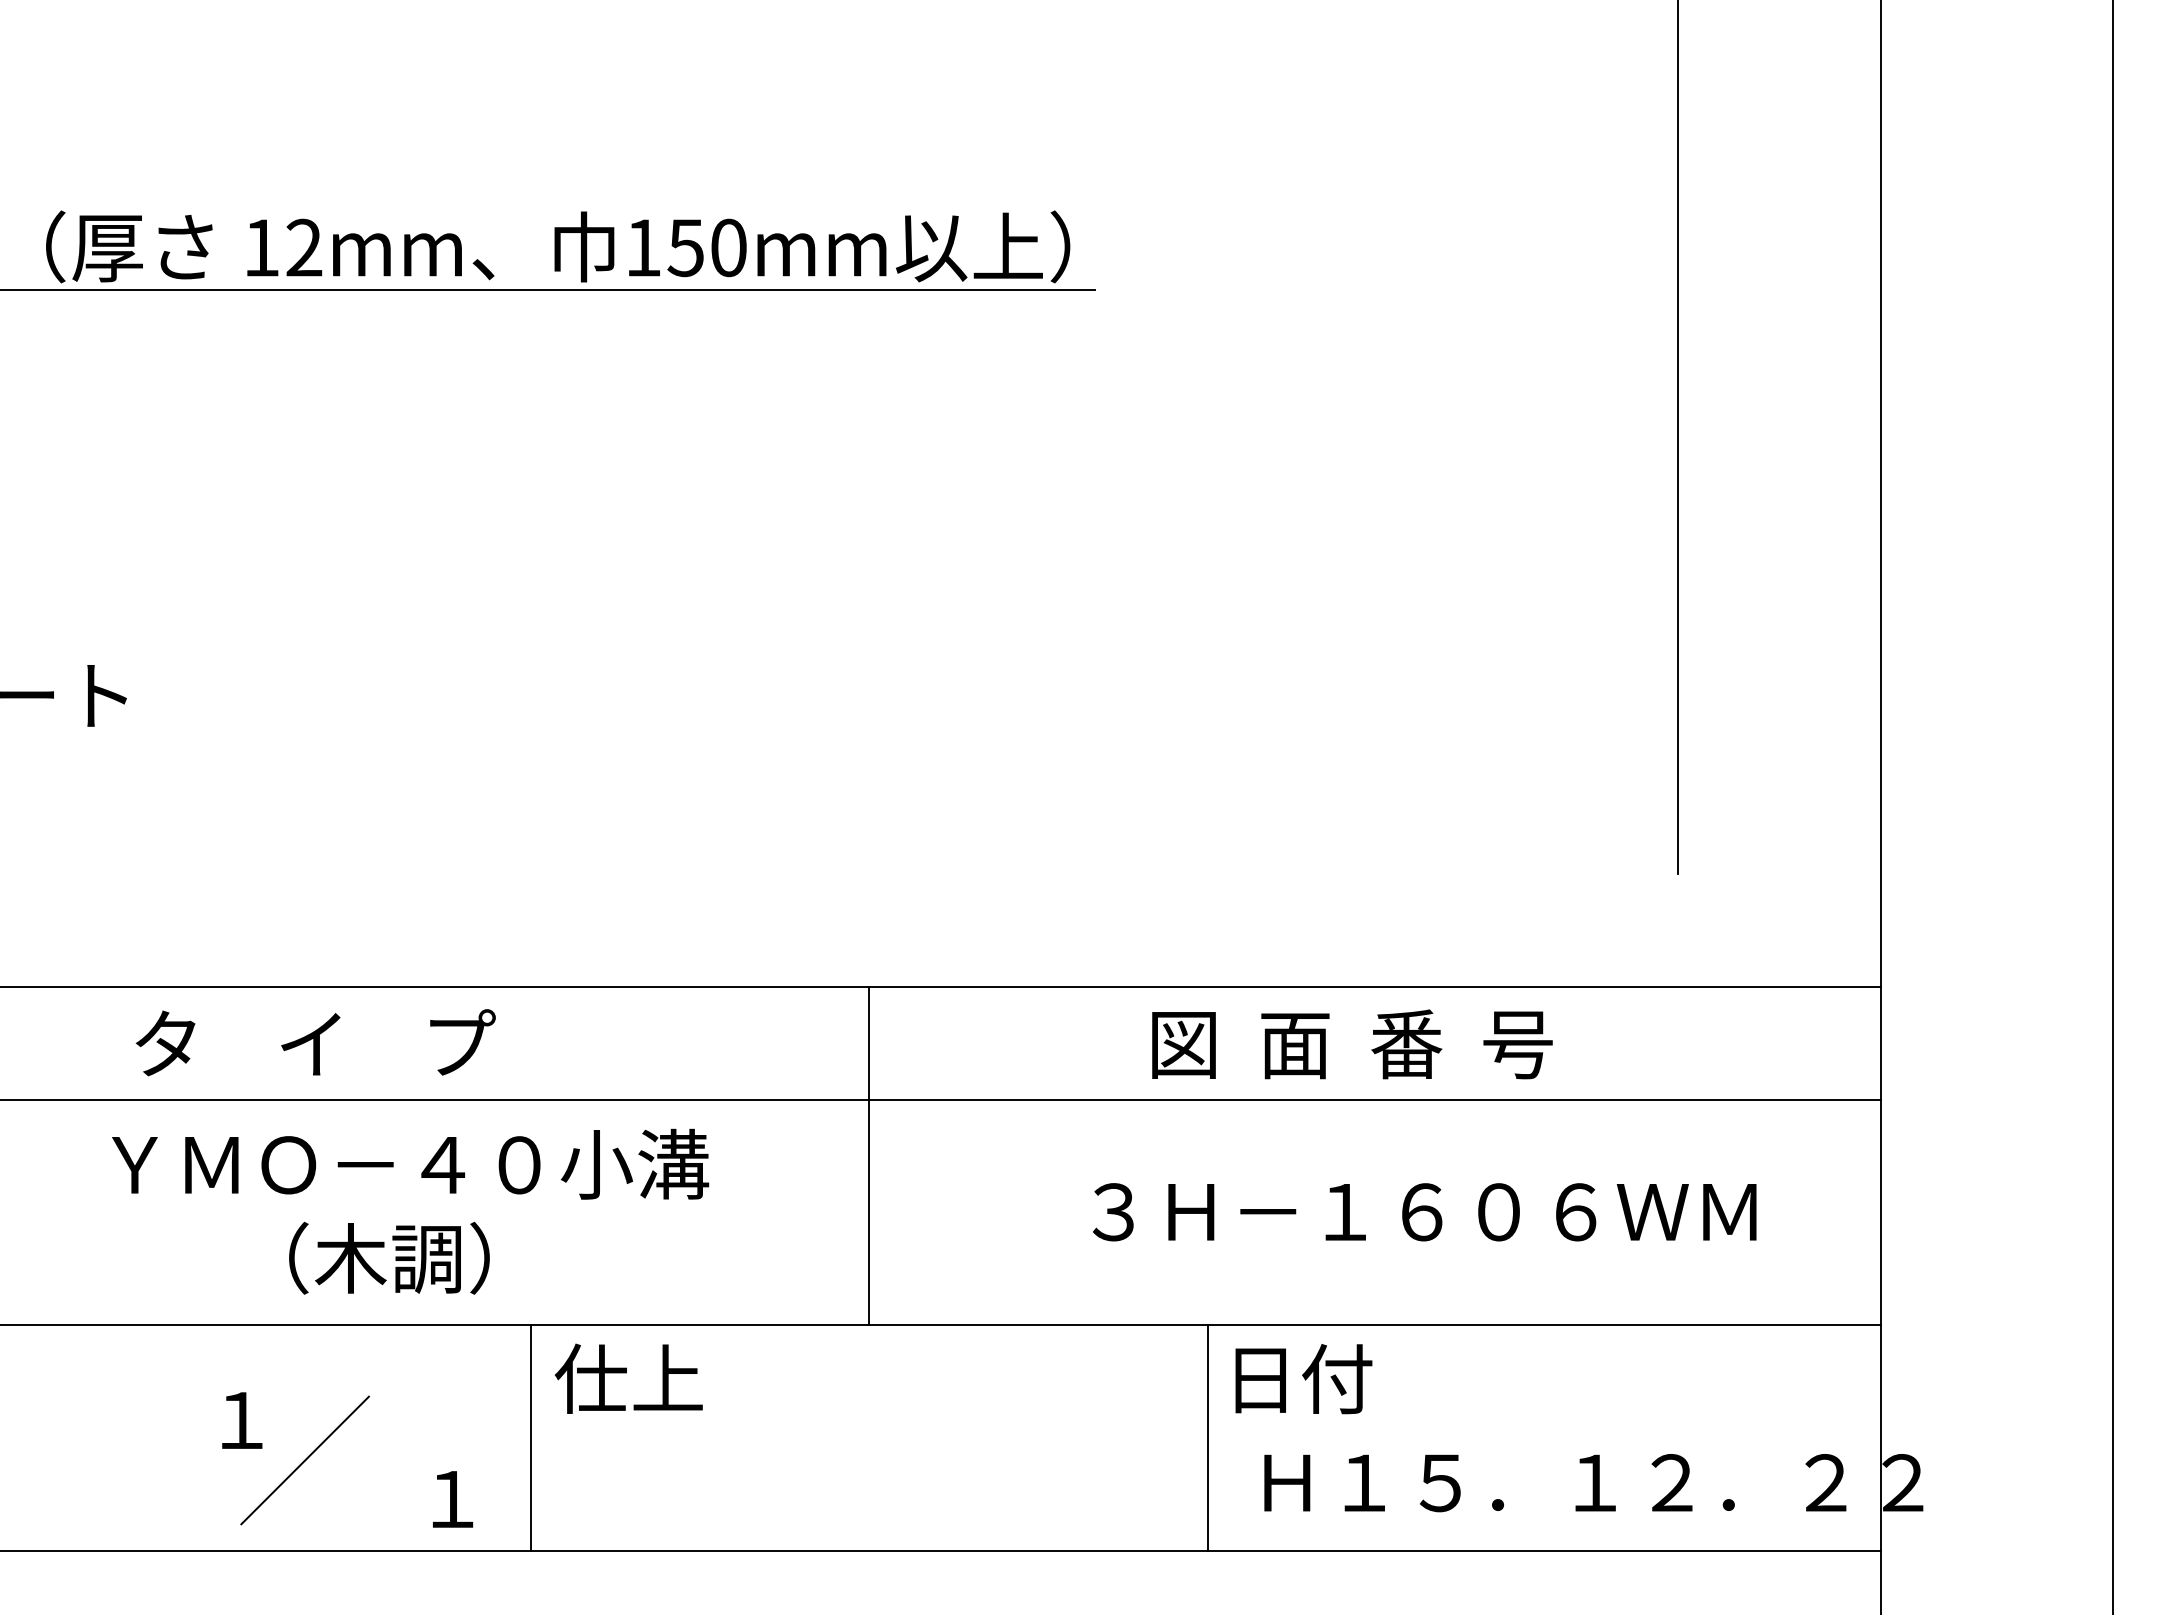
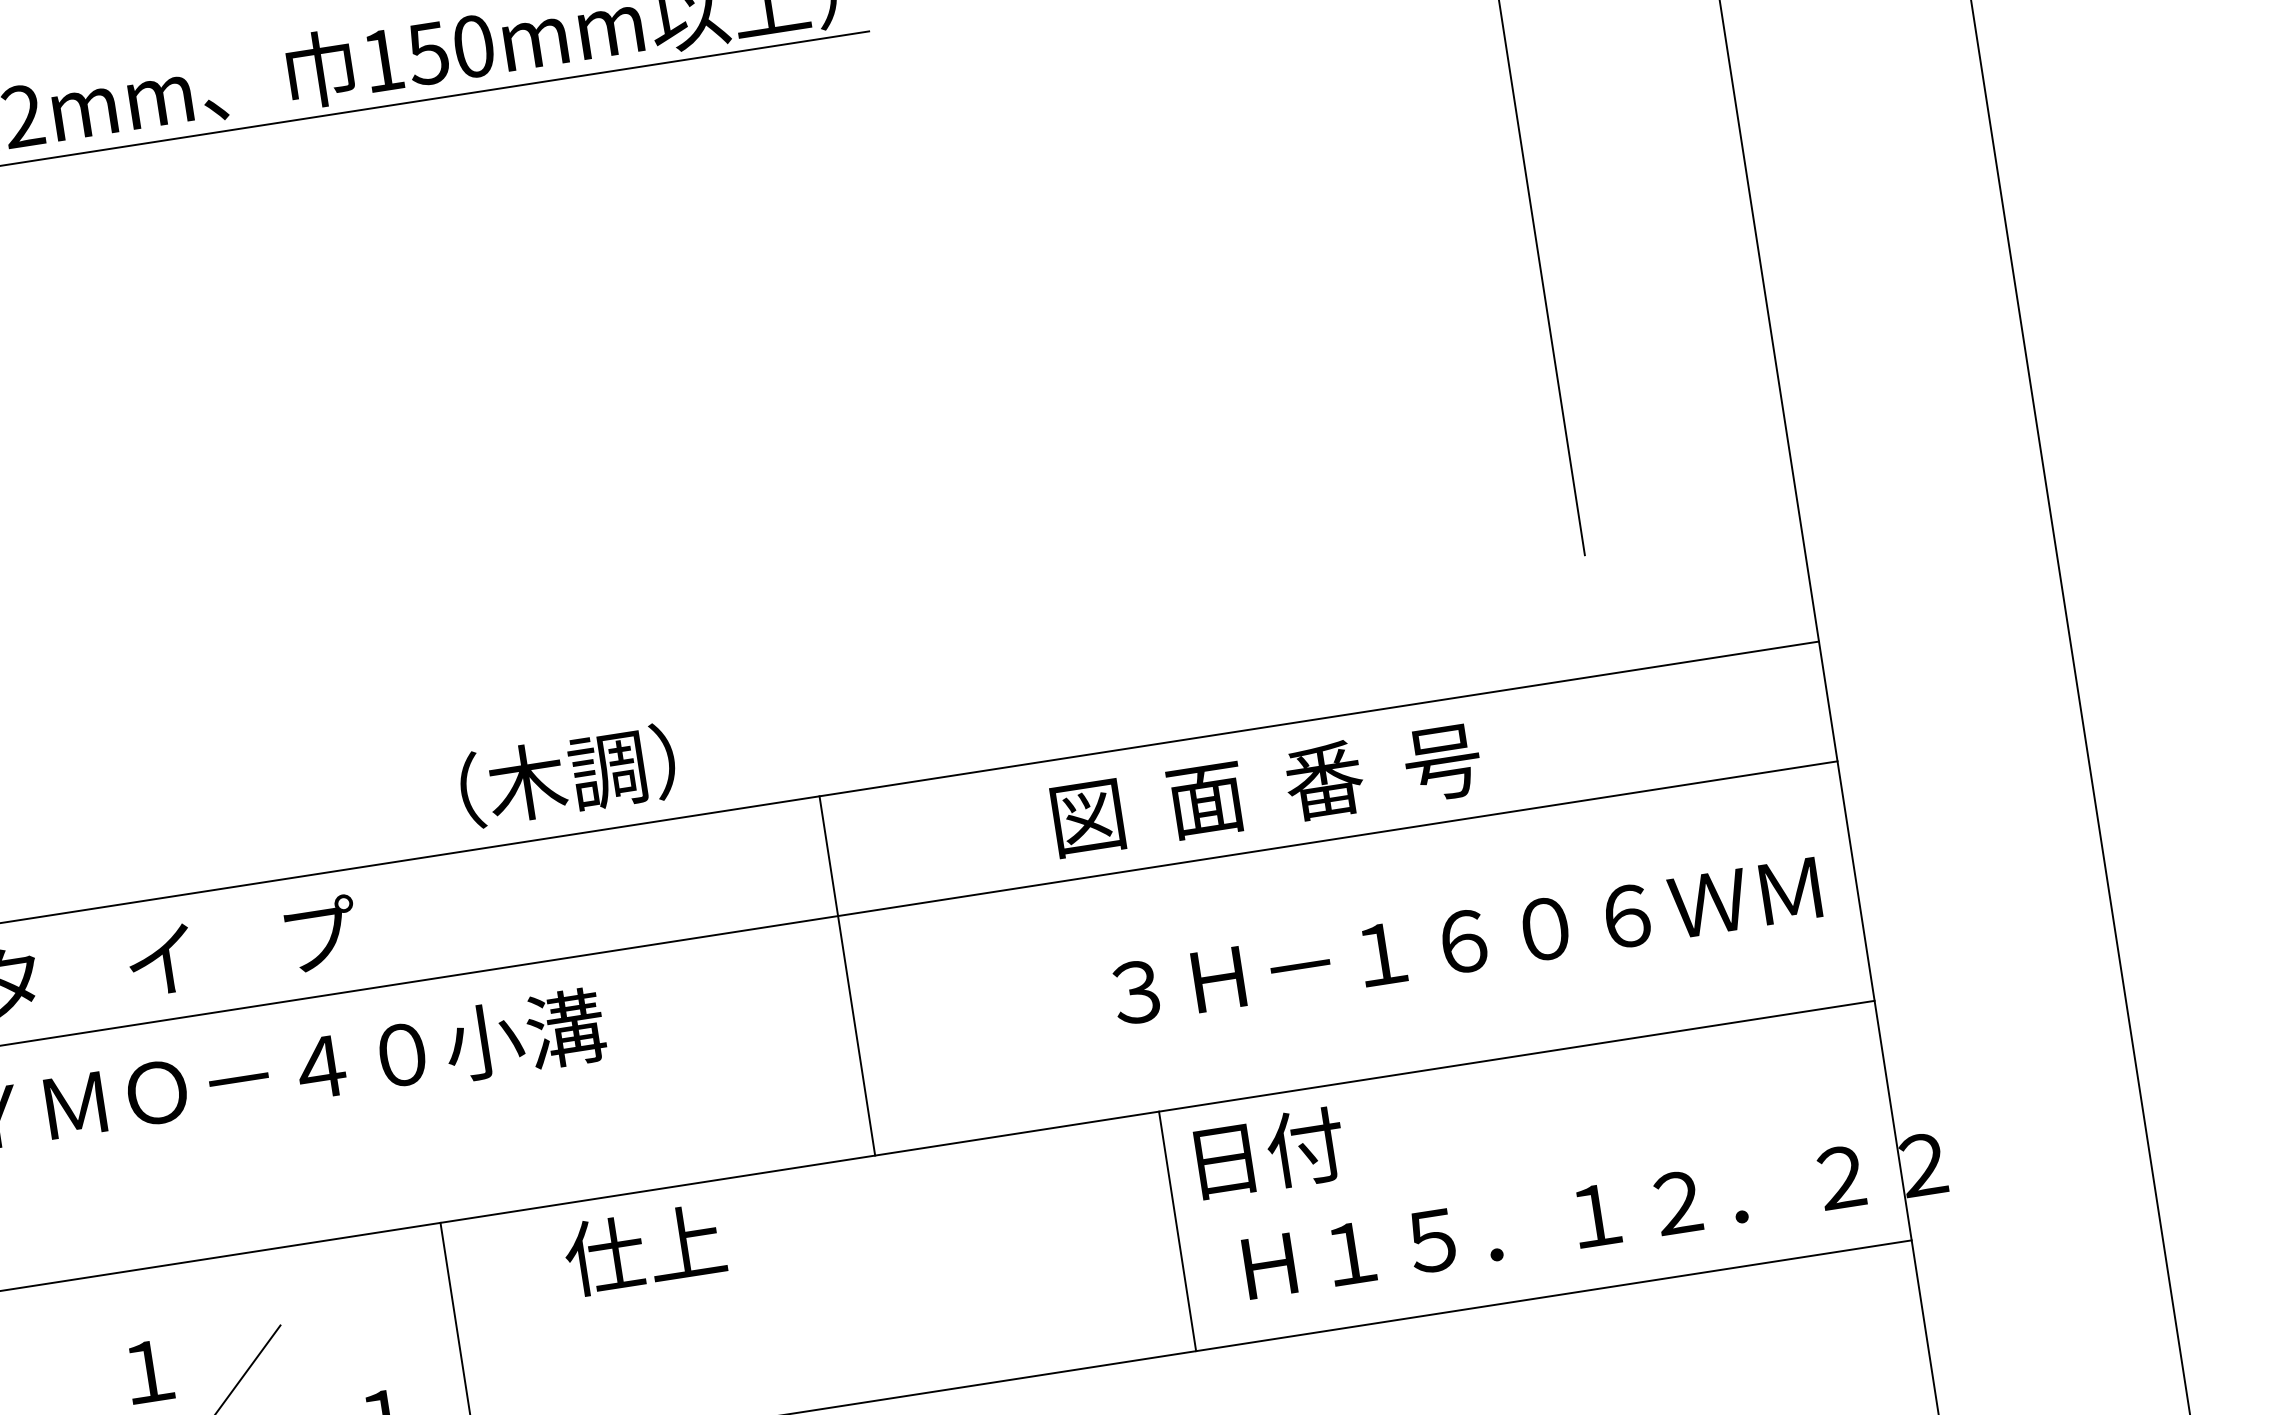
line: (869, 1155) -> (847, 975), moved
text: (1424, 1212) -> (1466, 941), moved
text: (389, 1257) -> (567, 775), moved
text: (628, 1378) -> (644, 1249), moved

